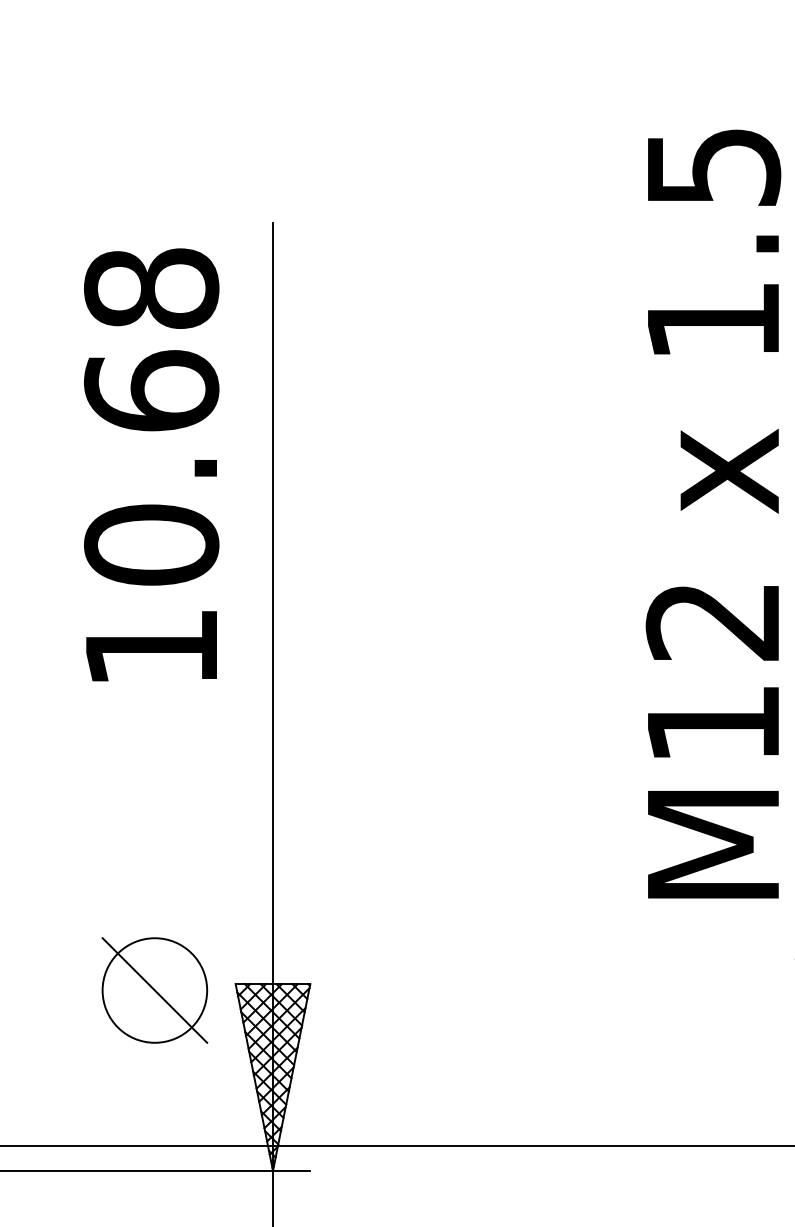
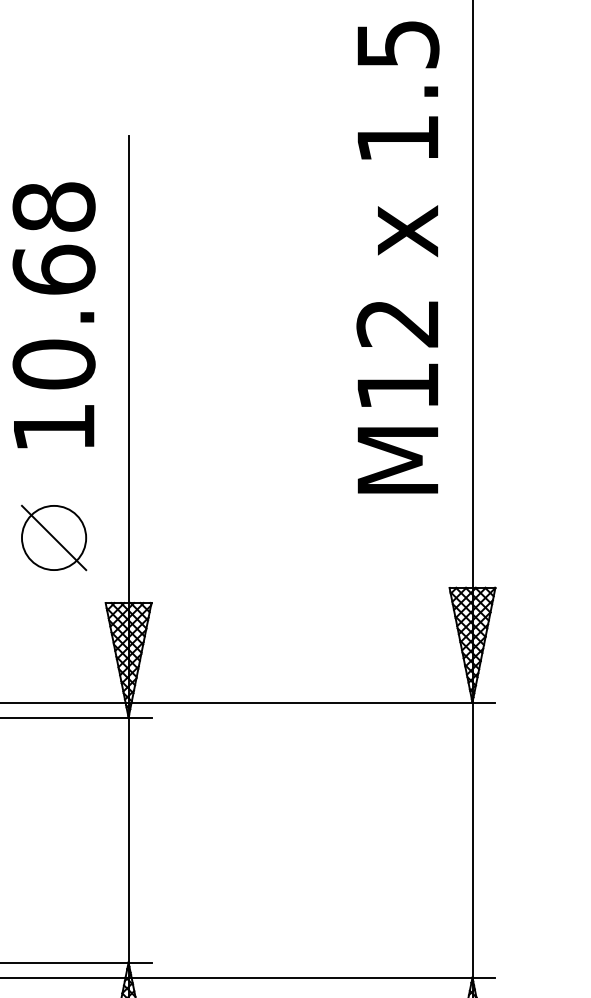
text: (150, 465) -> (53, 315), moved
text: (712, 514) -> (397, 257), moved
part: (155, 989) -> (54, 537), moved

